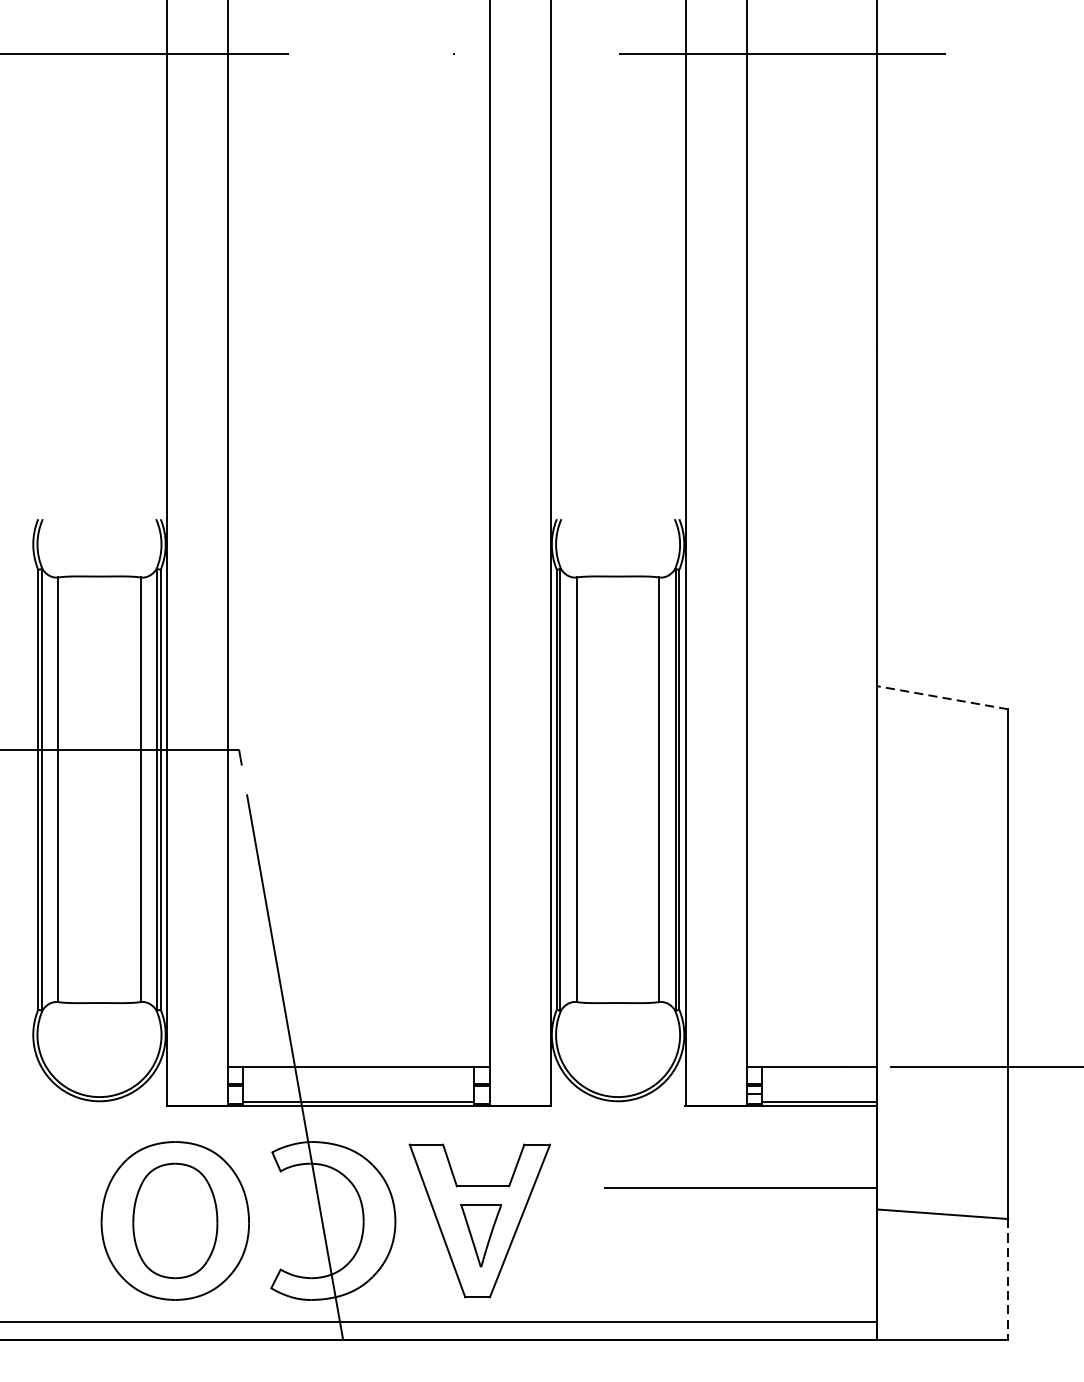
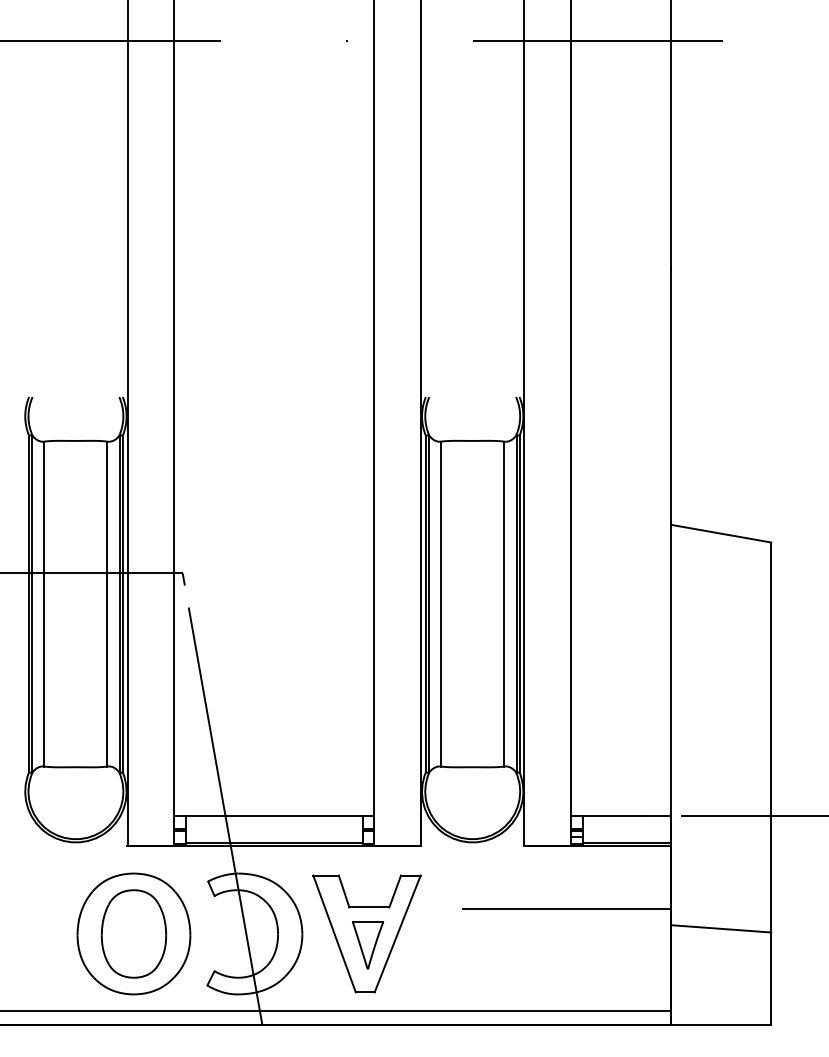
line: (943, 697) -> (721, 533), dashed -> solid
line: (1008, 1280) -> (771, 979), dashed -> solid

